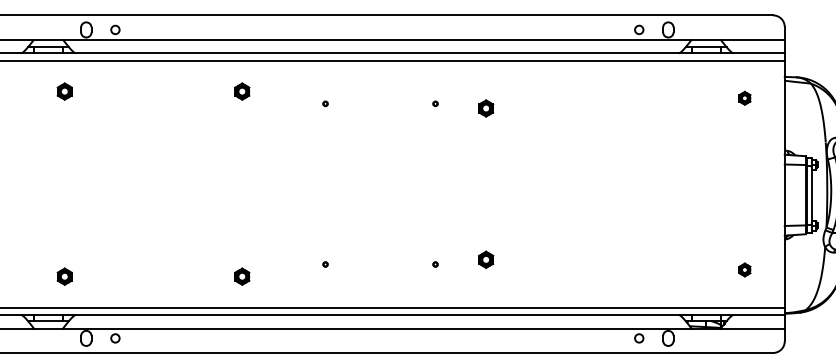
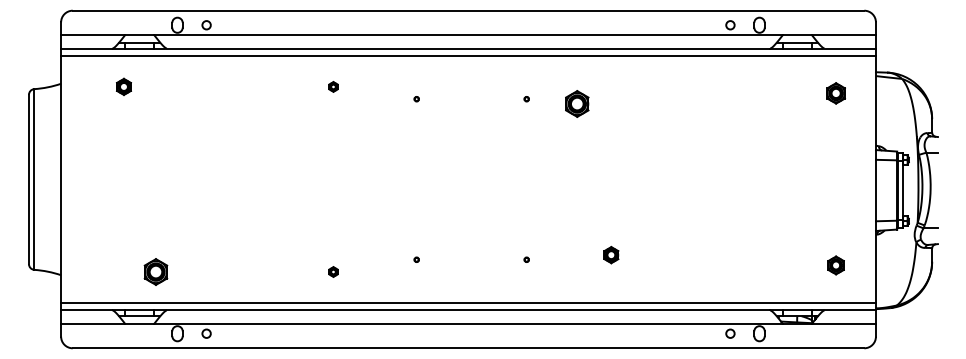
part: (64, 91) -> (123, 86), moved
part: (242, 91) -> (333, 86), size x0.6
part: (744, 98) -> (835, 93), size x1.6
part: (486, 108) -> (577, 103), size x1.6
part: (486, 260) -> (611, 255), moved
part: (744, 269) -> (835, 264), size x1.4
part: (64, 276) -> (155, 271), size x1.6
part: (242, 276) -> (333, 271), size x0.6

